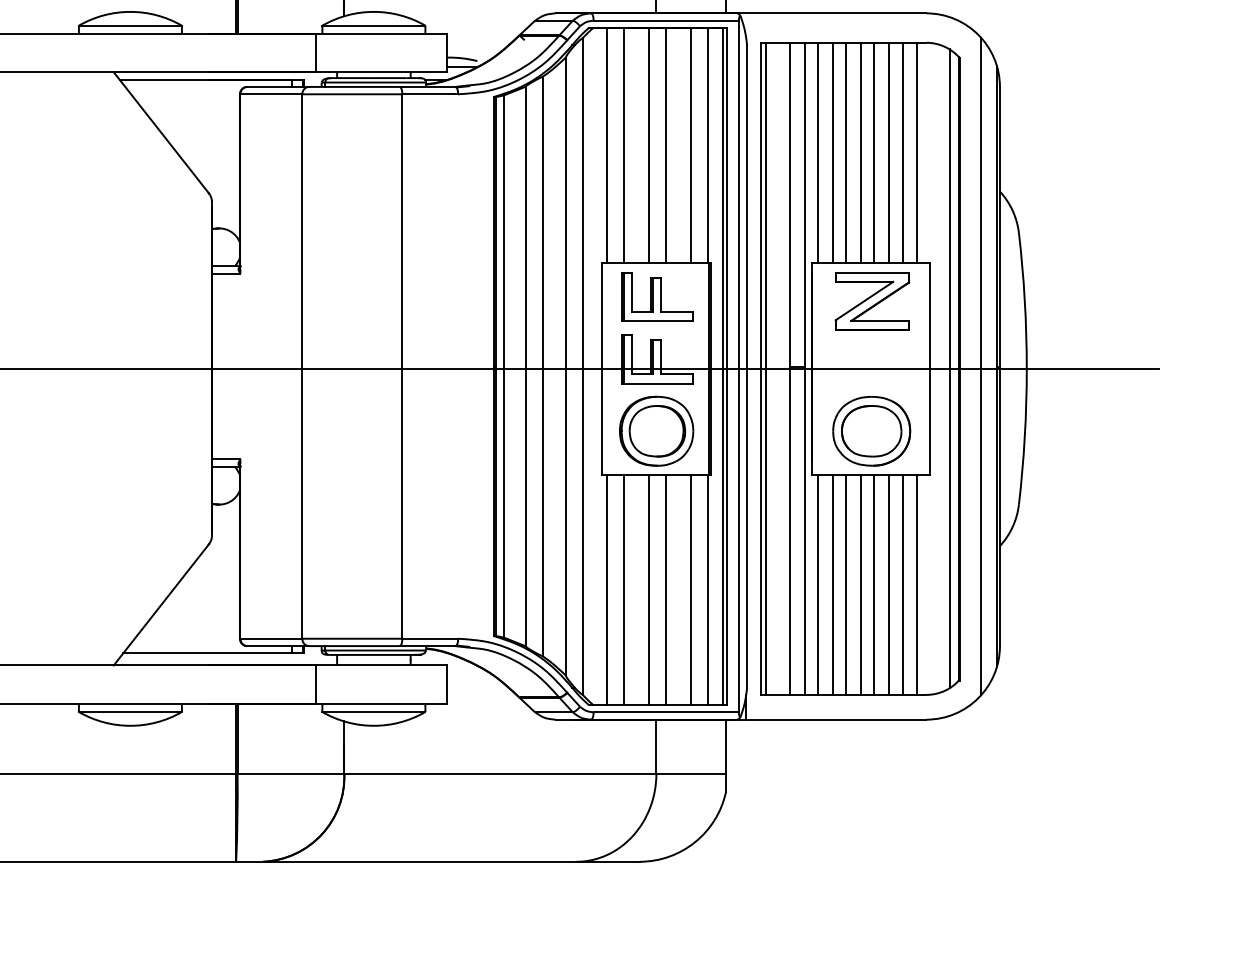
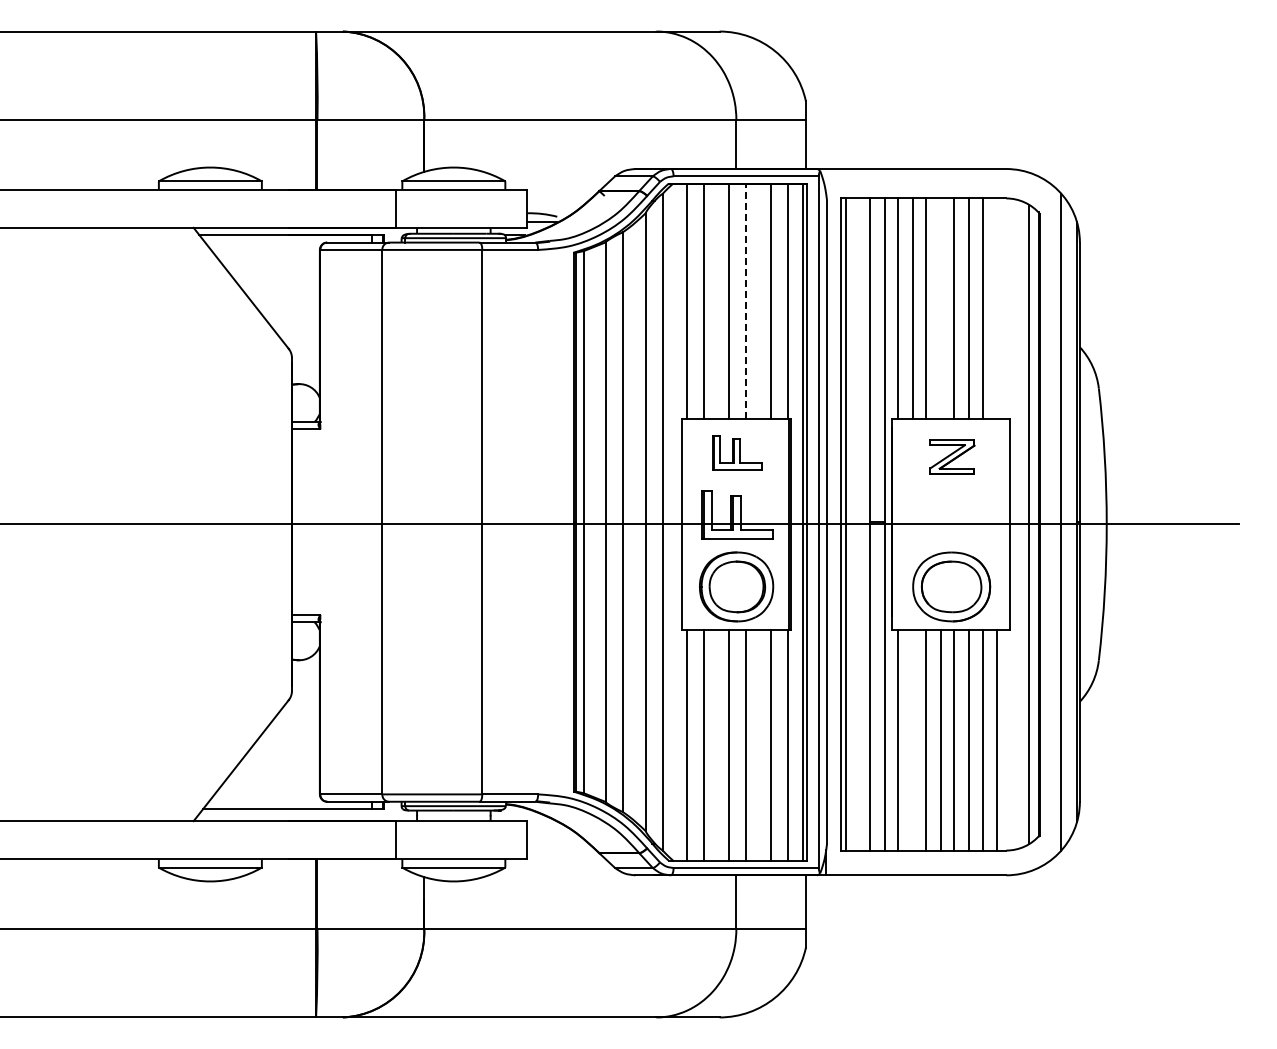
line: (666, 145) -> (746, 301), solid -> dashed
line: (860, 152) -> (940, 308), removed
line: (917, 152) -> (997, 308), removed
part: (657, 296) -> (737, 452), size x0.7
part: (872, 300) -> (952, 456), size x0.6
line: (832, 584) -> (912, 740), removed

